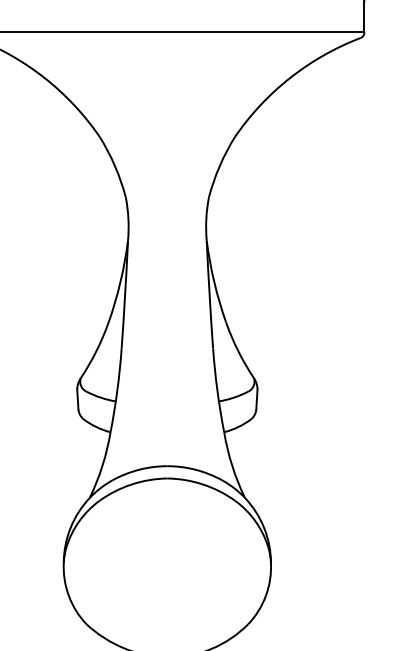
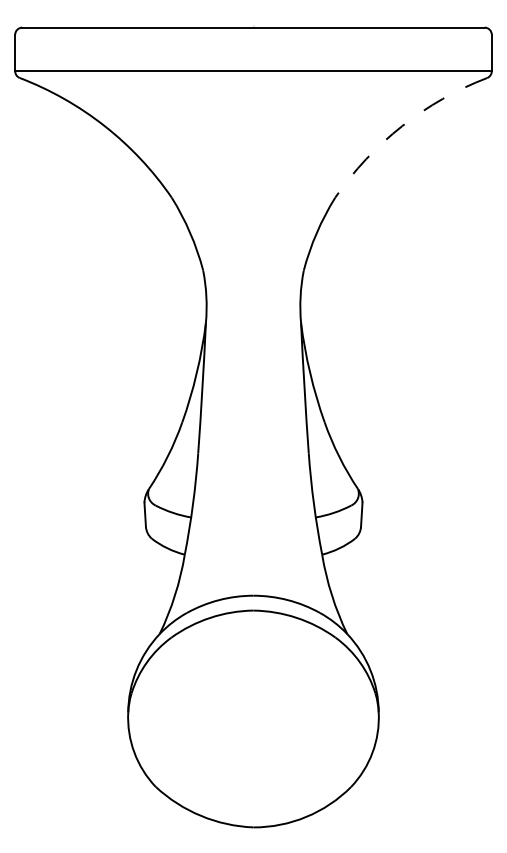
arc: (290, 78) -> (402, 126), solid -> dashed

